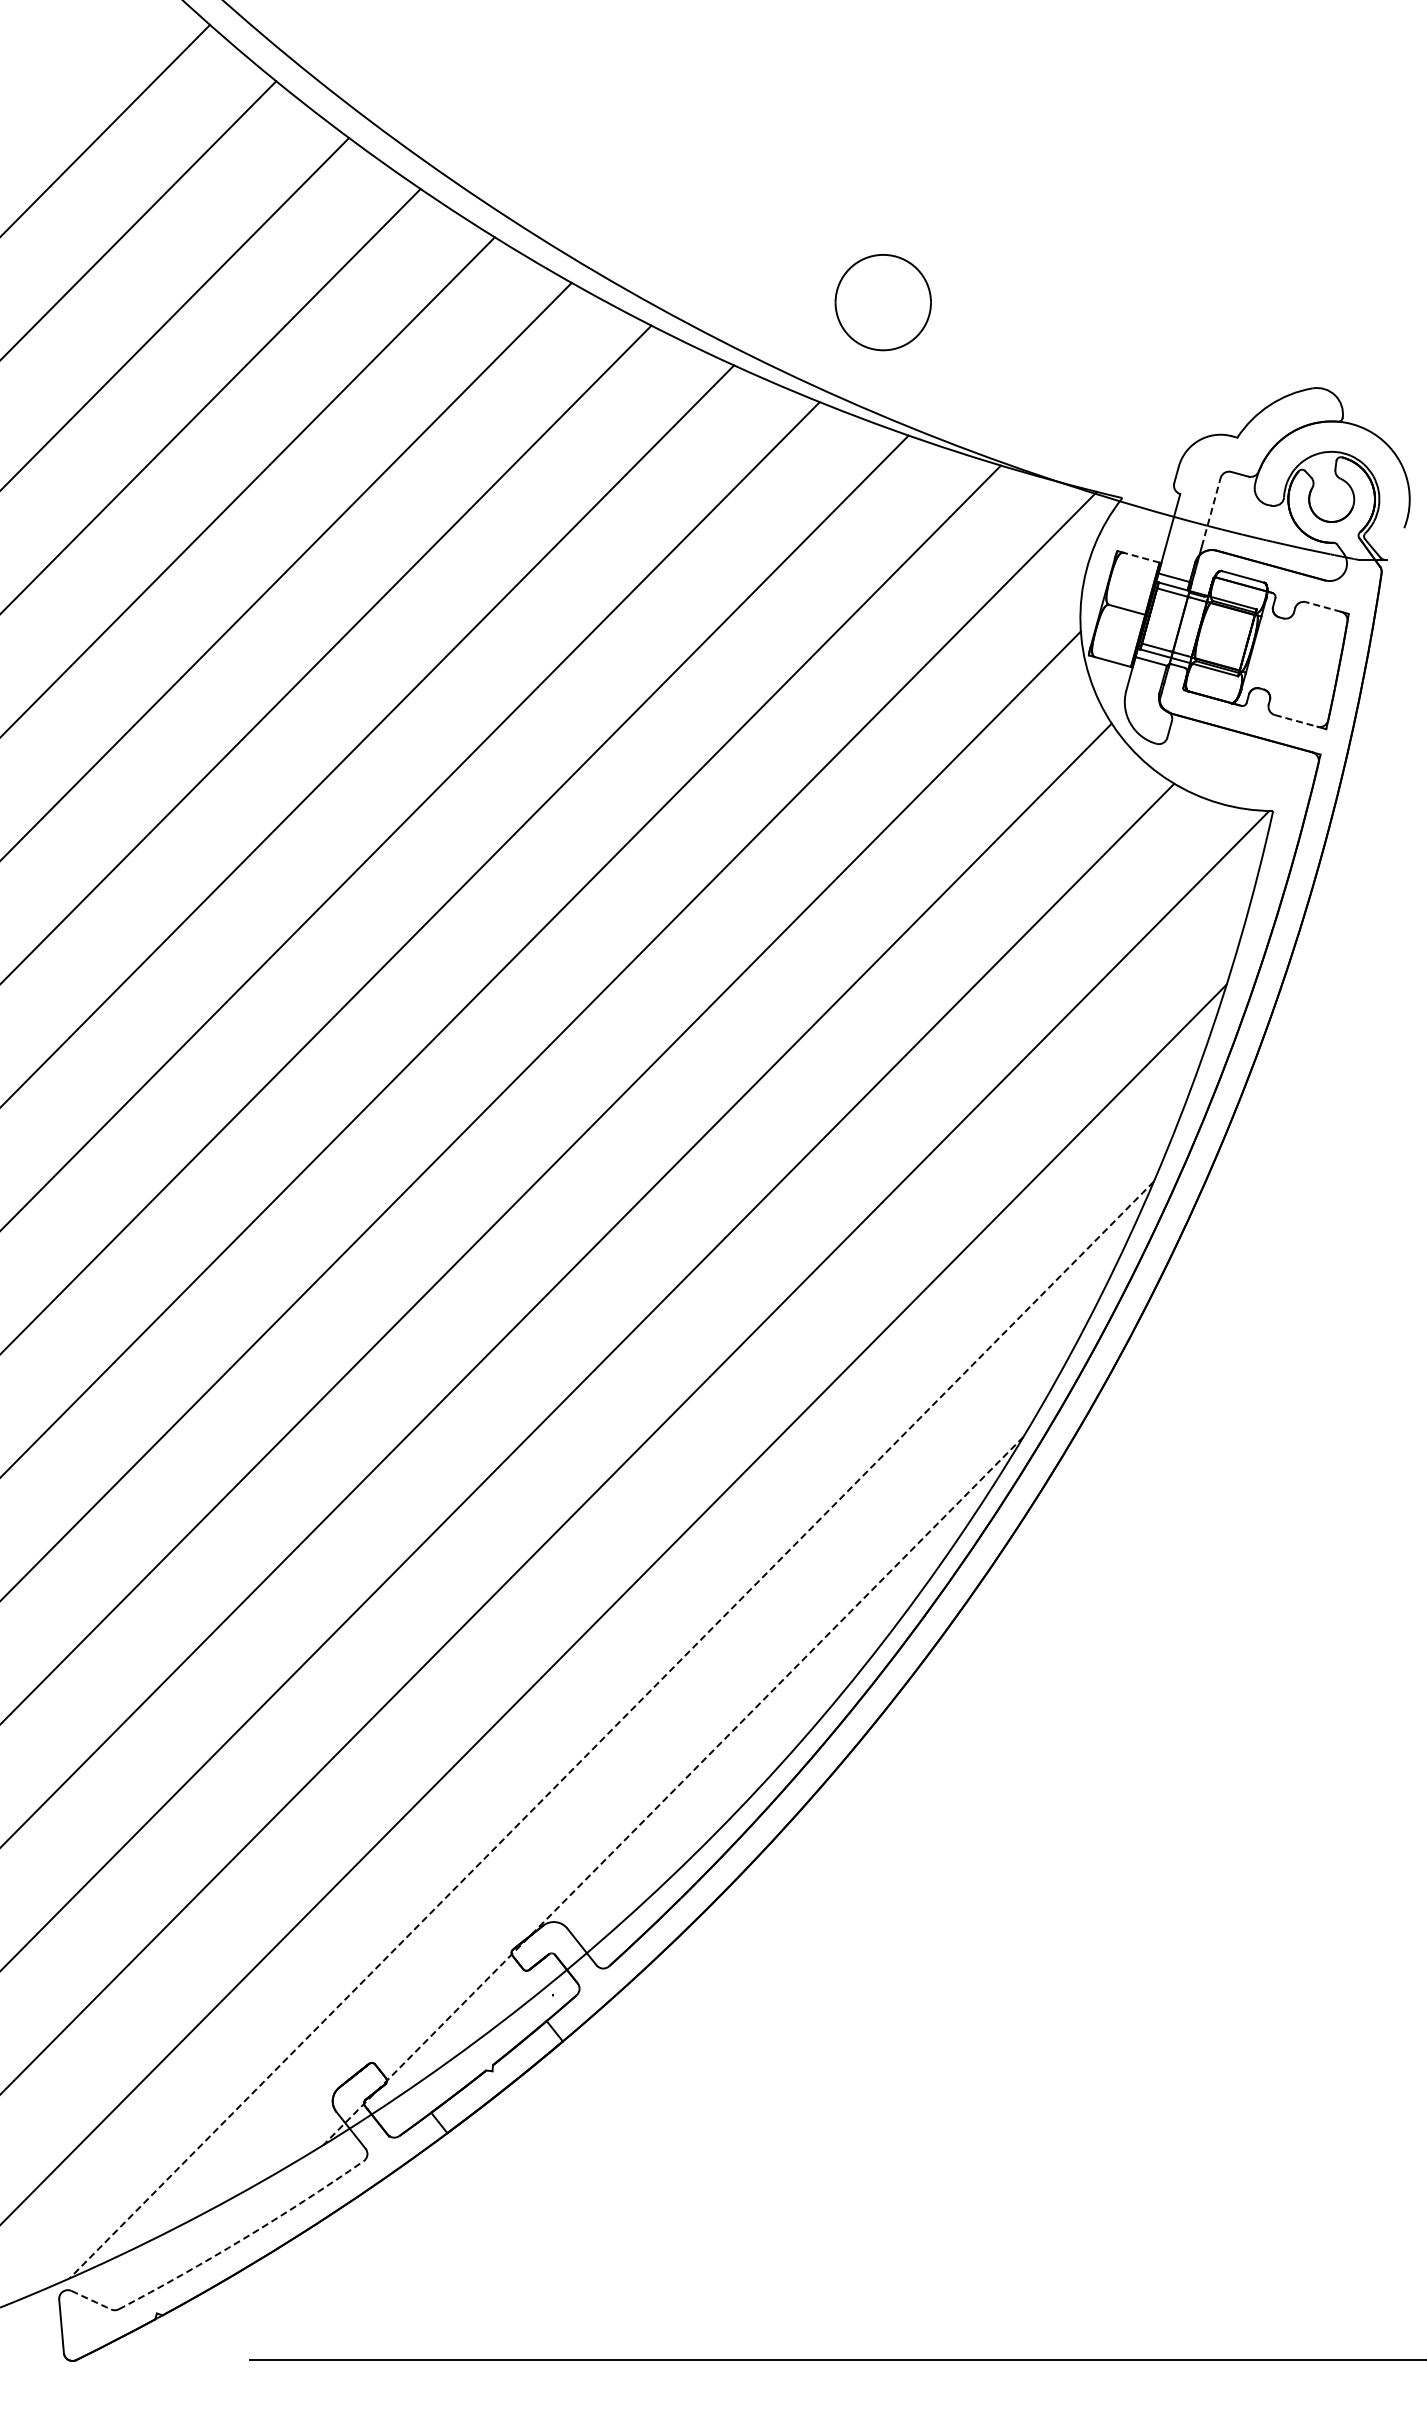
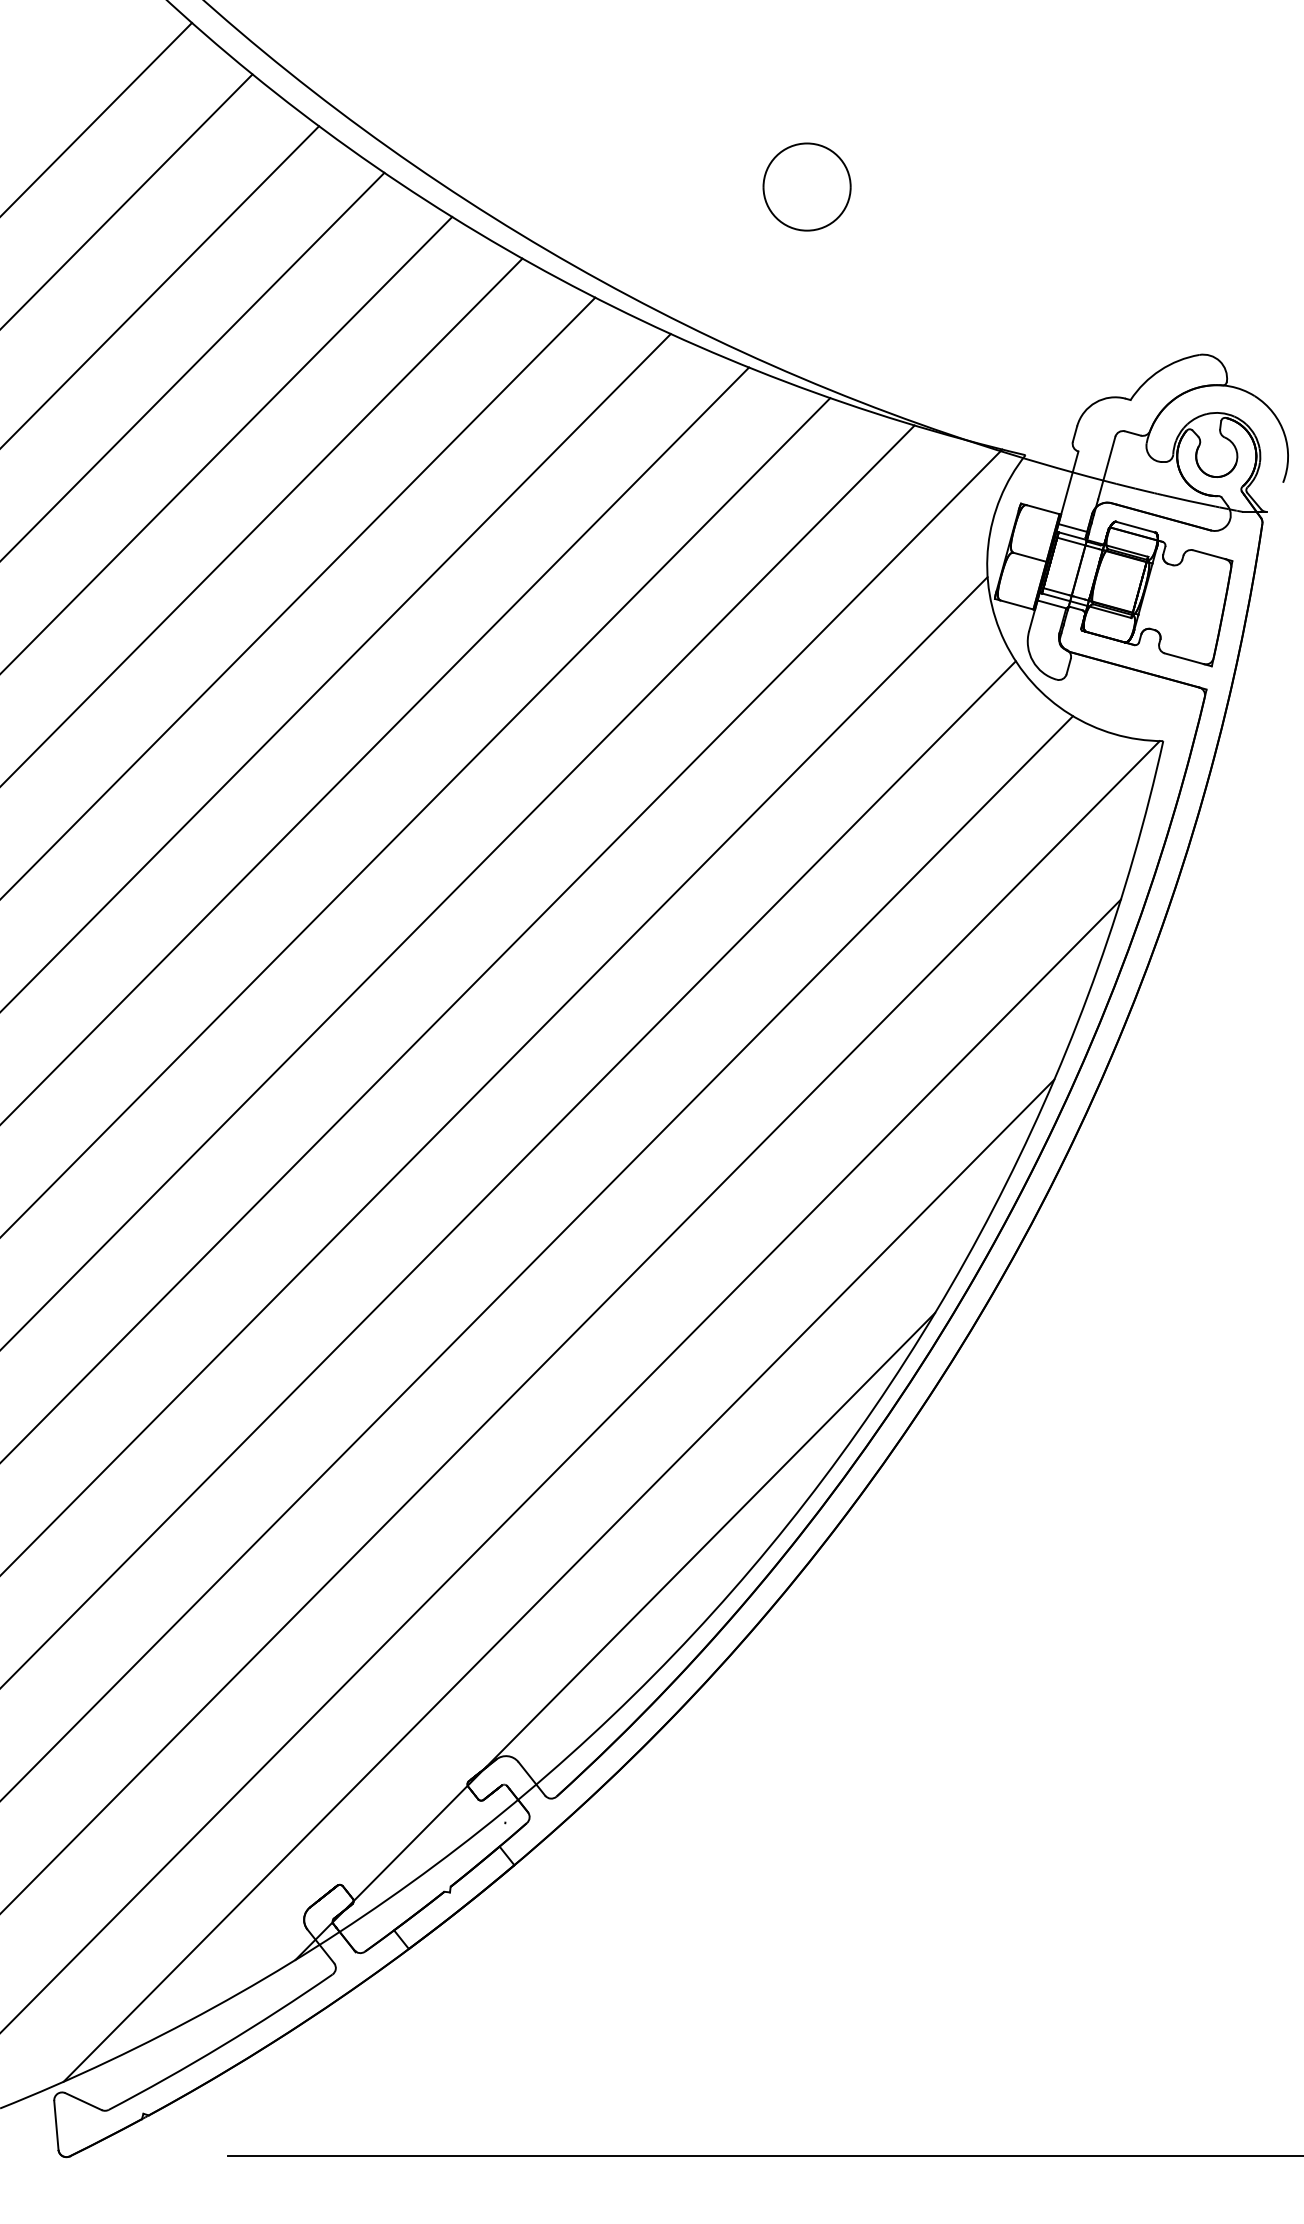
part: (882, 302) -> (806, 186), moved
line: (1211, 512) -> (1106, 468), dashed -> solid
line: (1141, 557) -> (1043, 509), dashed -> solid
line: (1323, 606) -> (1209, 554), dashed -> solid
line: (1296, 721) -> (1184, 659), dashed -> solid
line: (611, 1730) -> (558, 1581), dashed -> solid
line: (673, 1791) -> (615, 1636), dashed -> solid
arc: (243, 2238) -> (222, 2045), dashed -> solid
line: (91, 2300) -> (83, 2101), dashed -> solid

